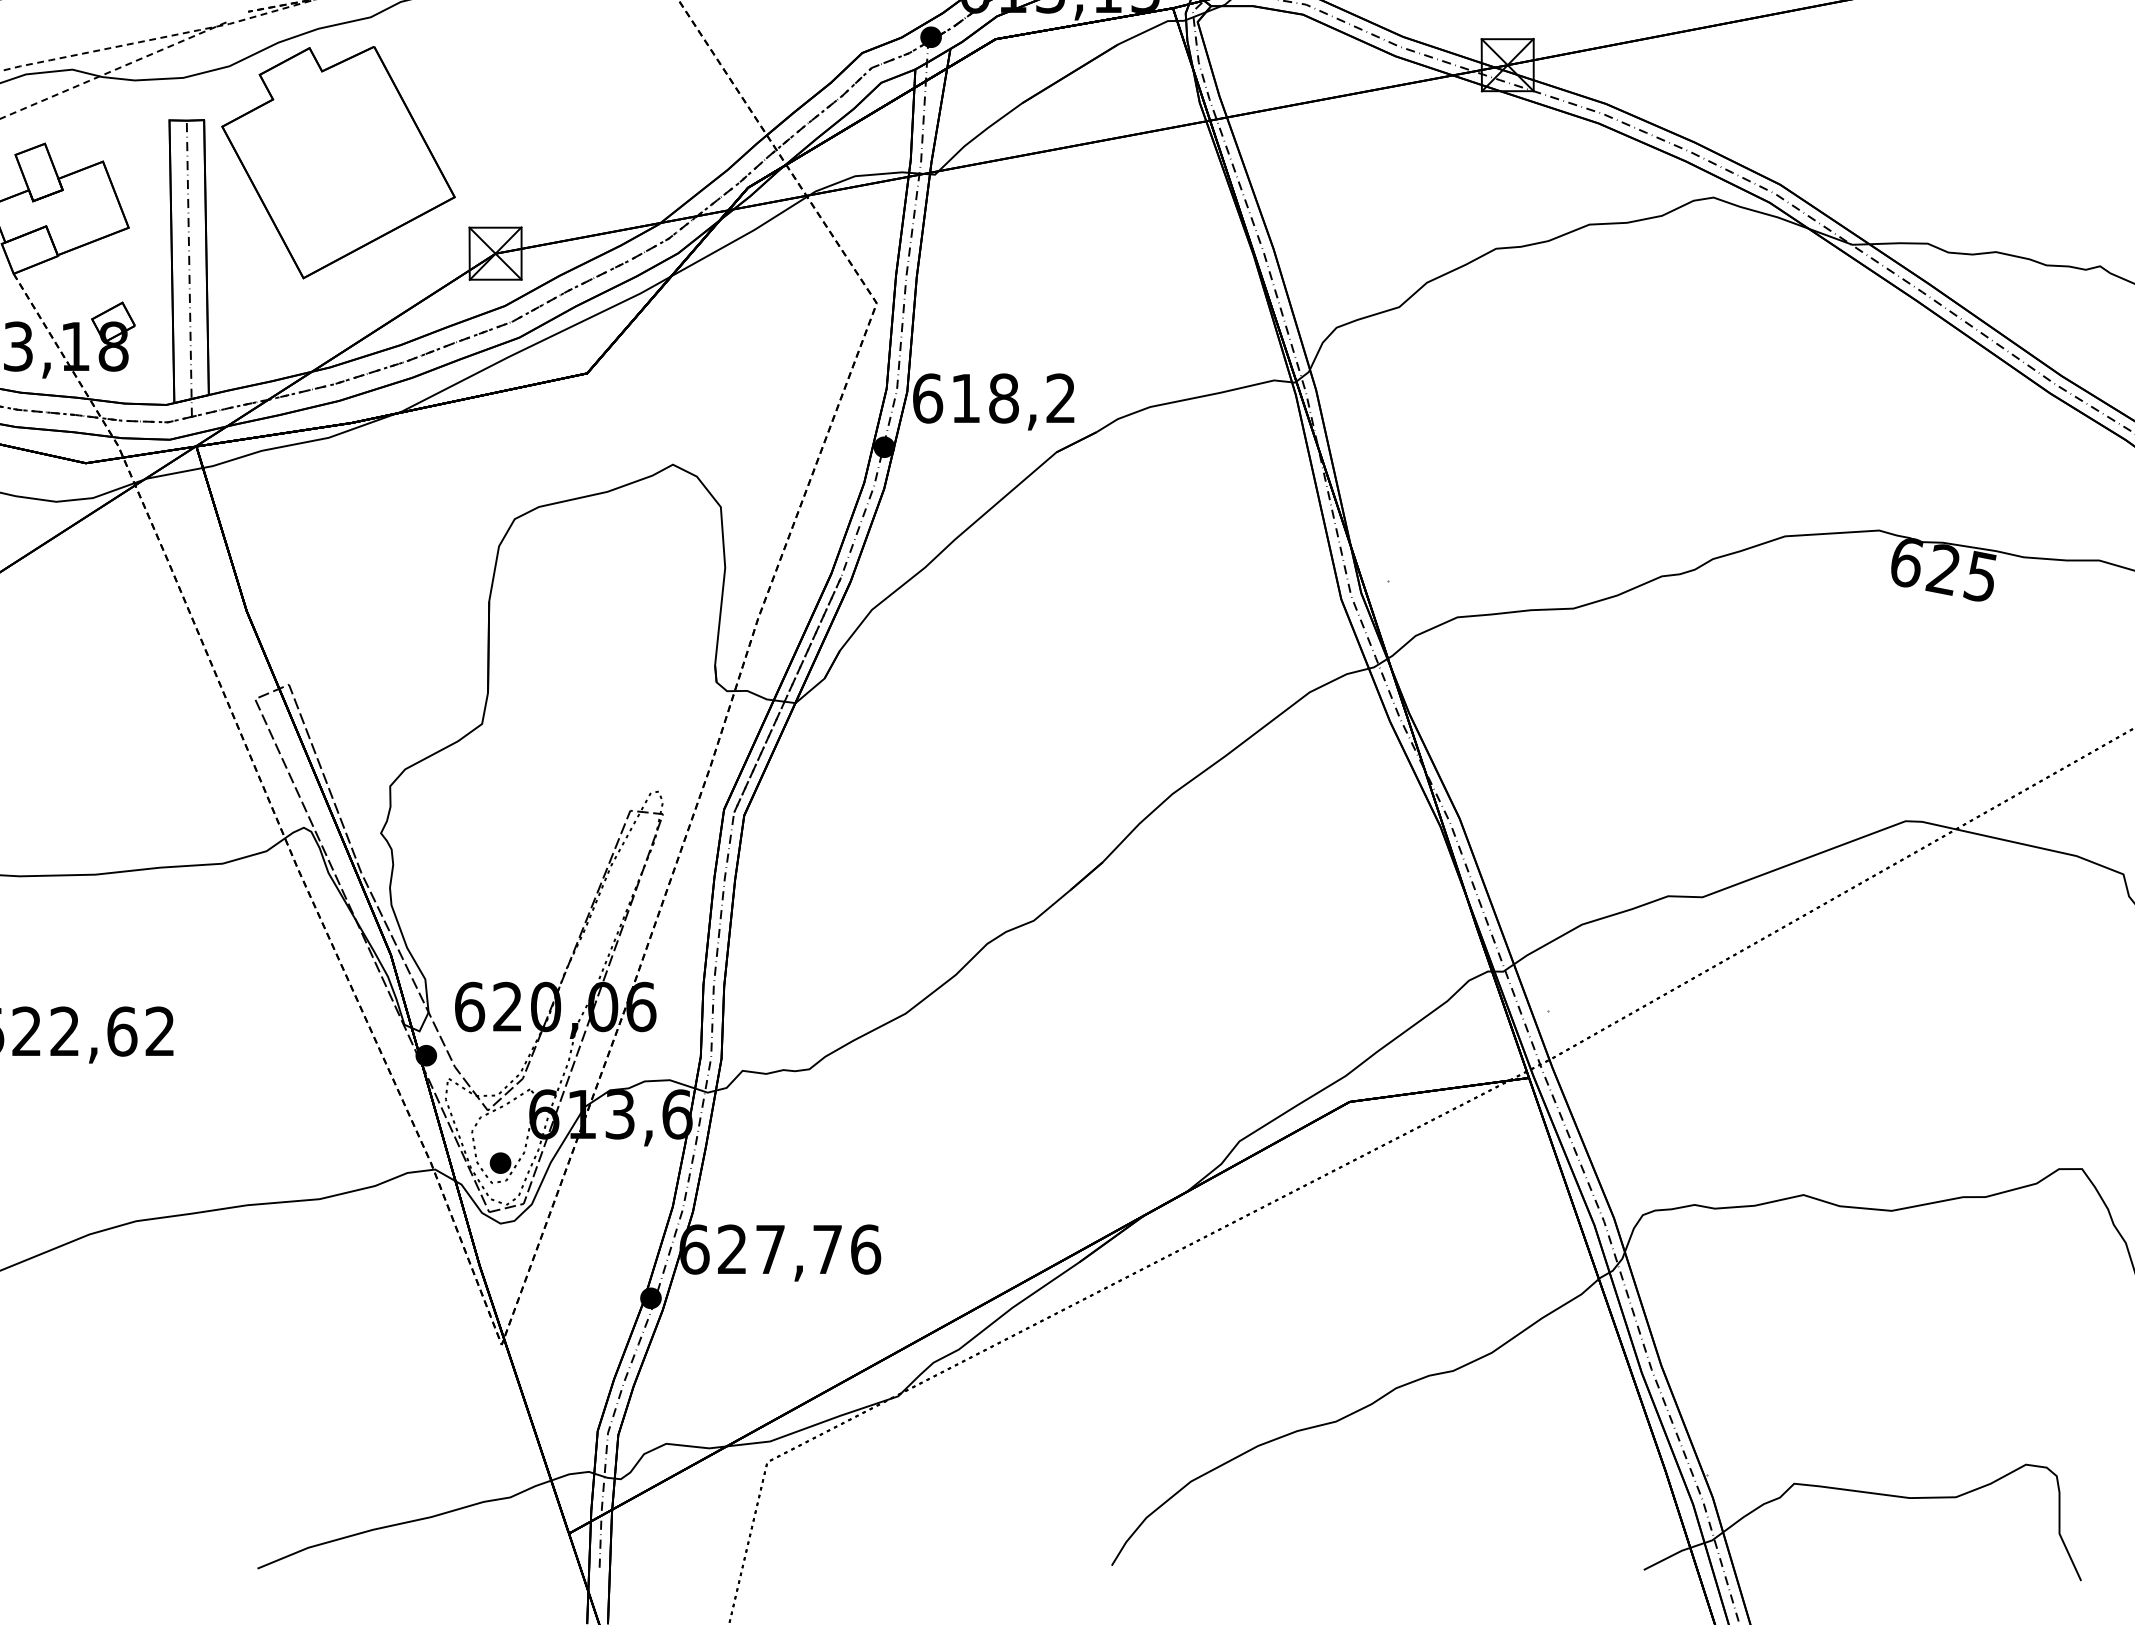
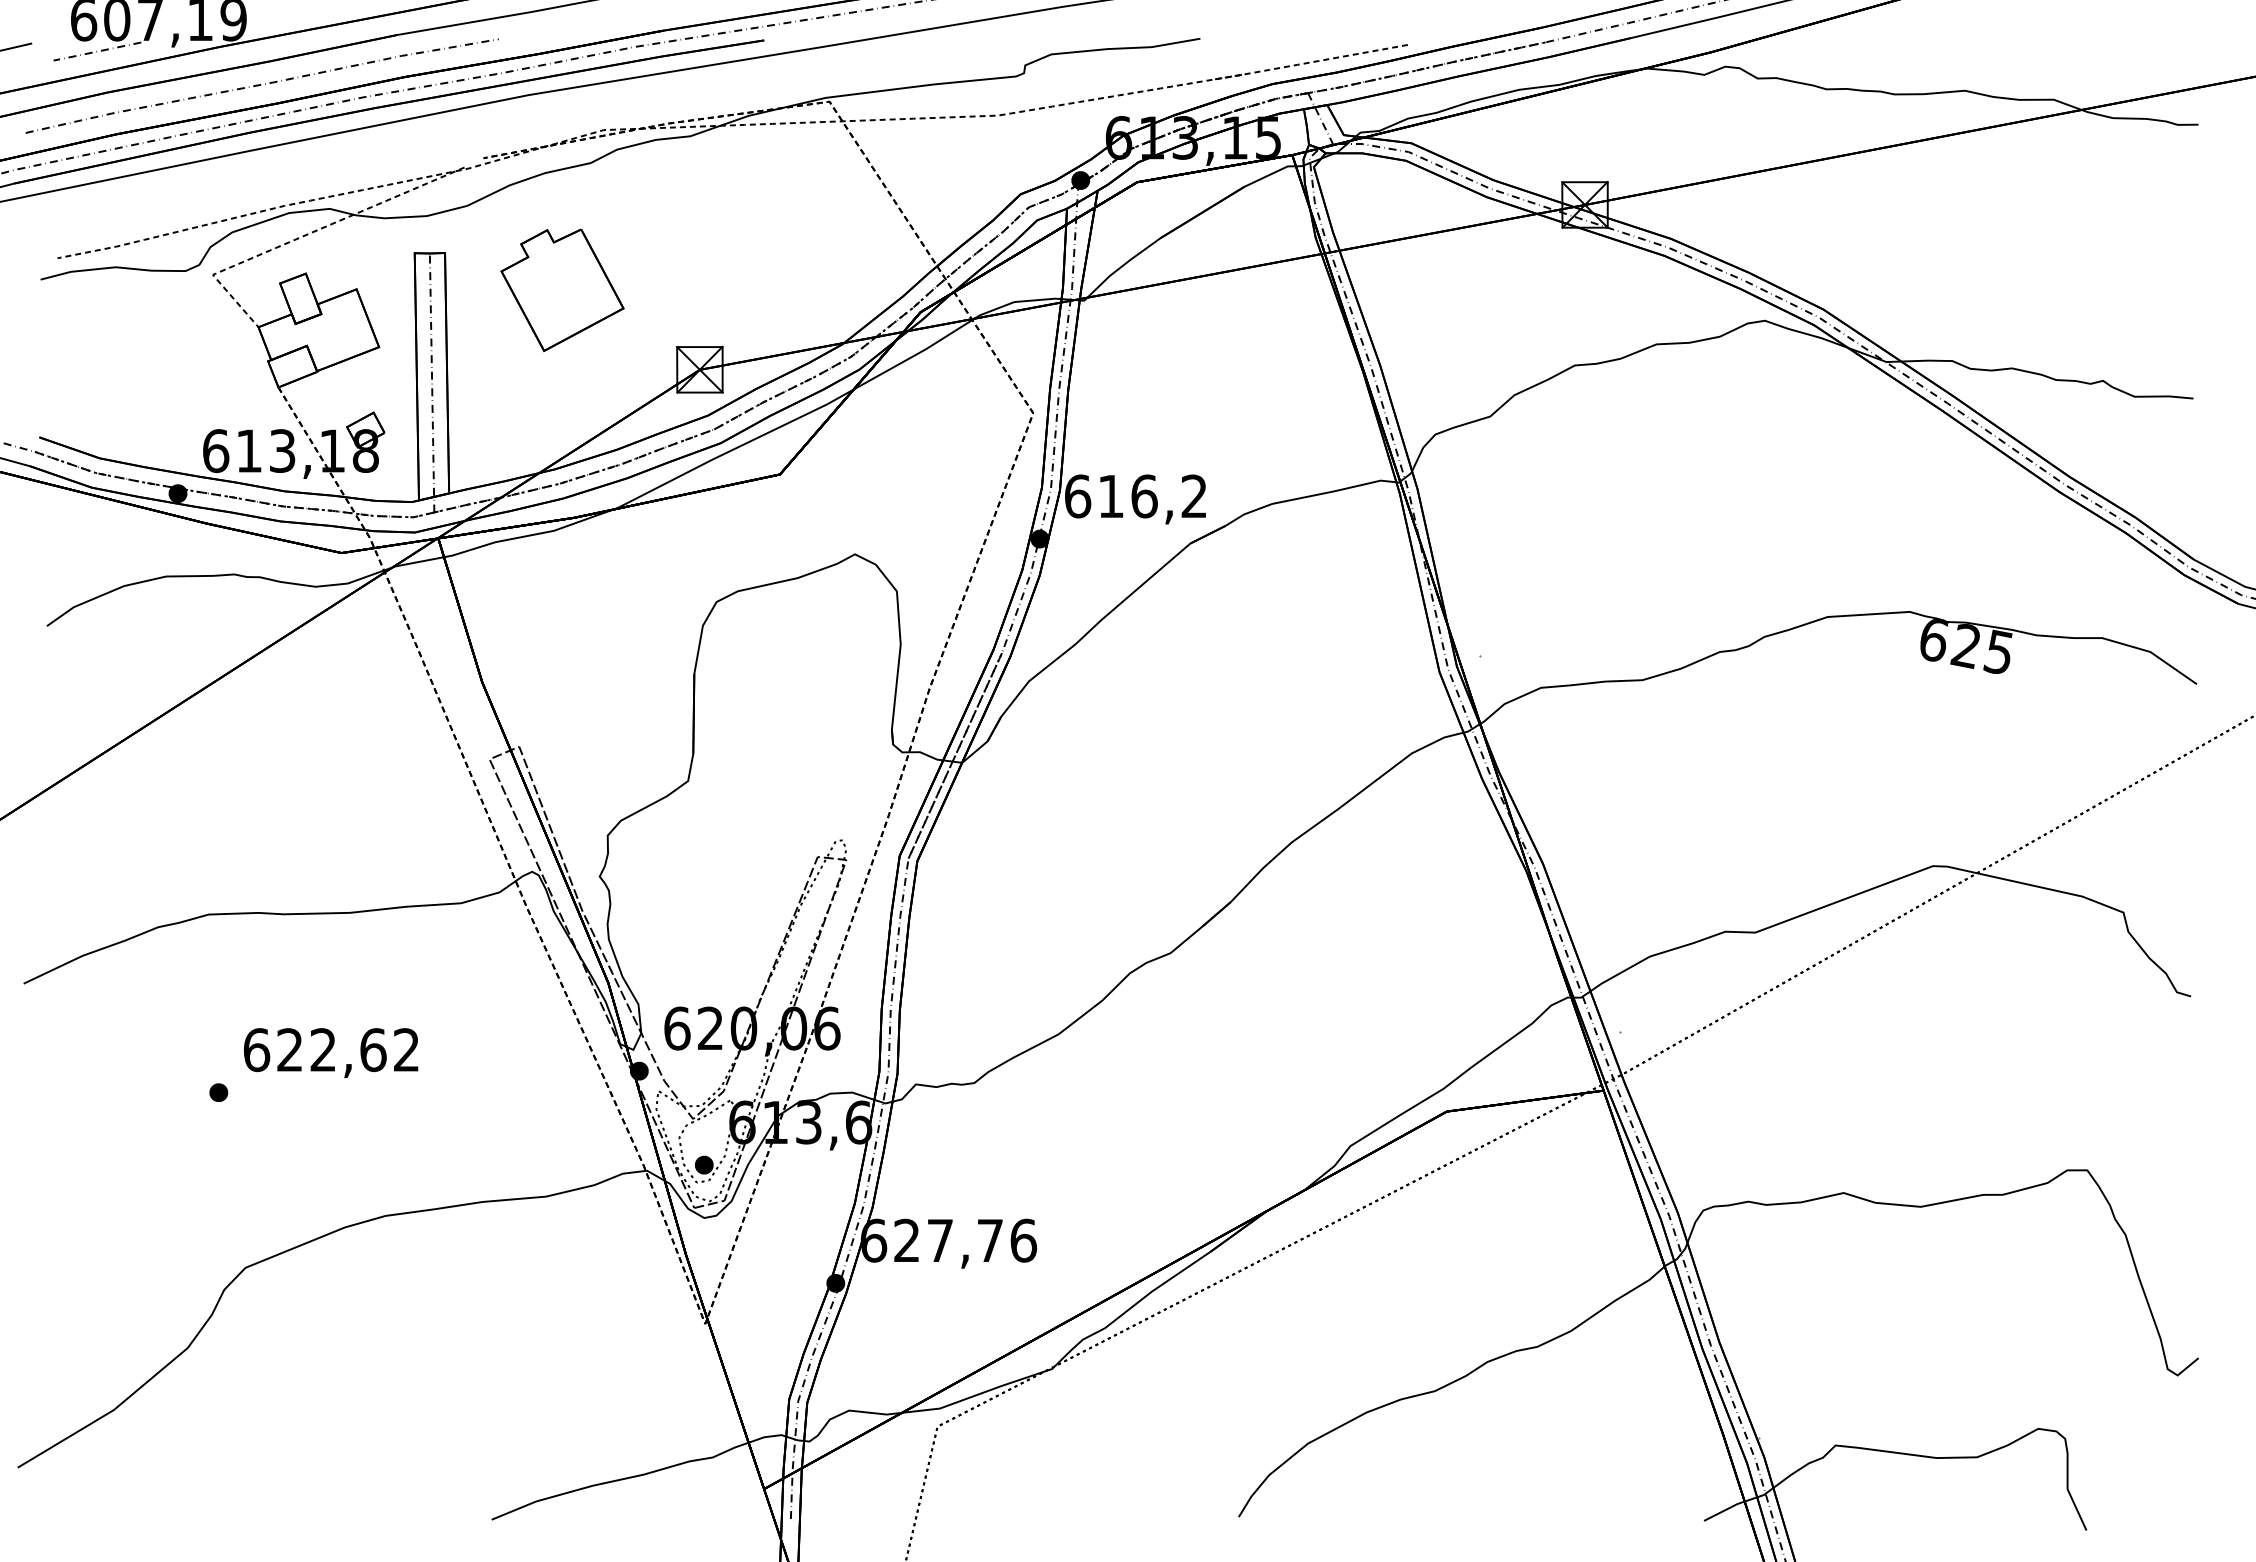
part: (338, 163) -> (562, 290), size x0.6
text: (1003, 398) -> (1144, 496), 618,2 -> 616,2

